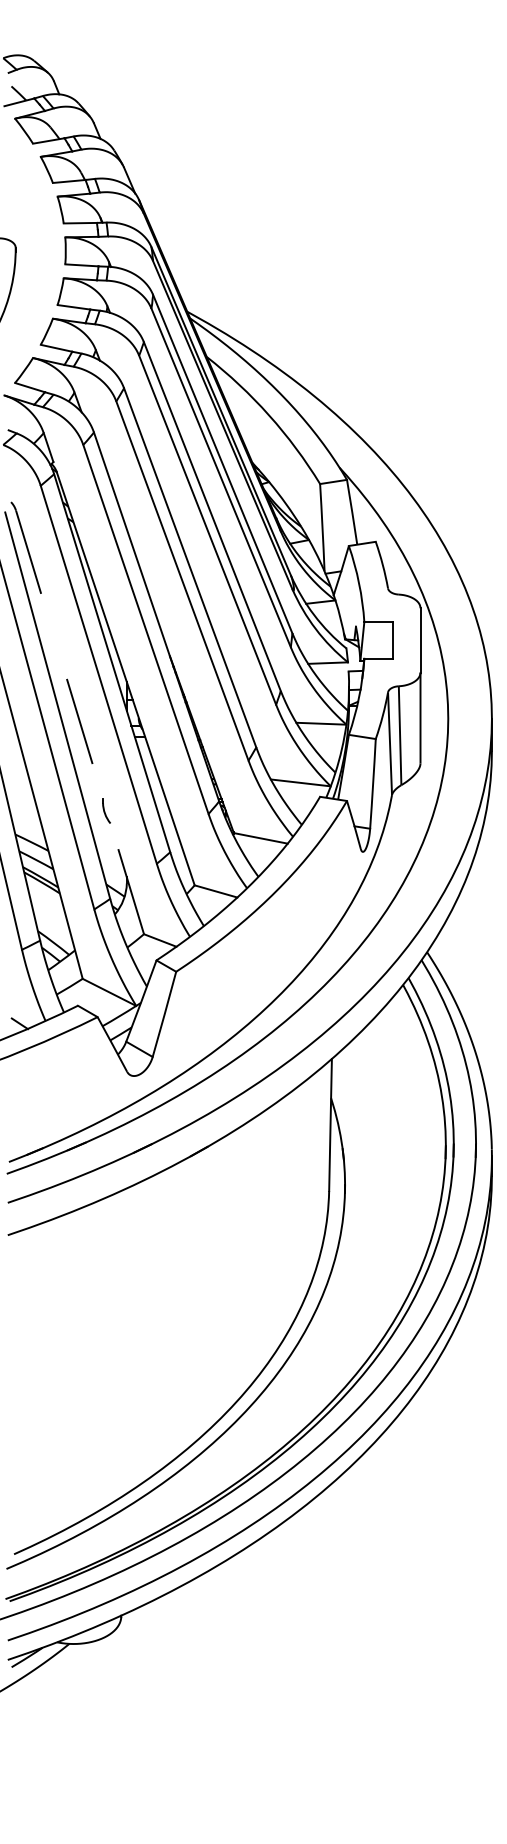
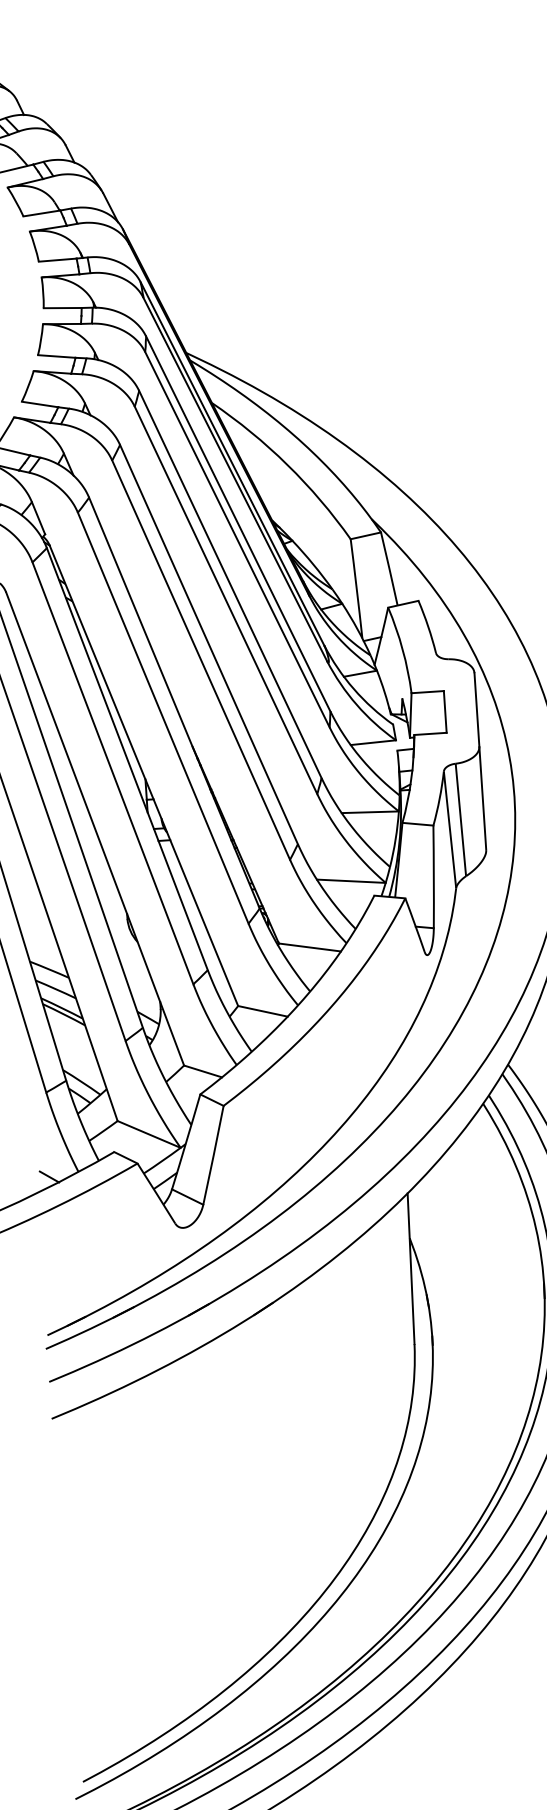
line: (79, 721) -> (94, 828), dashed -> solid

